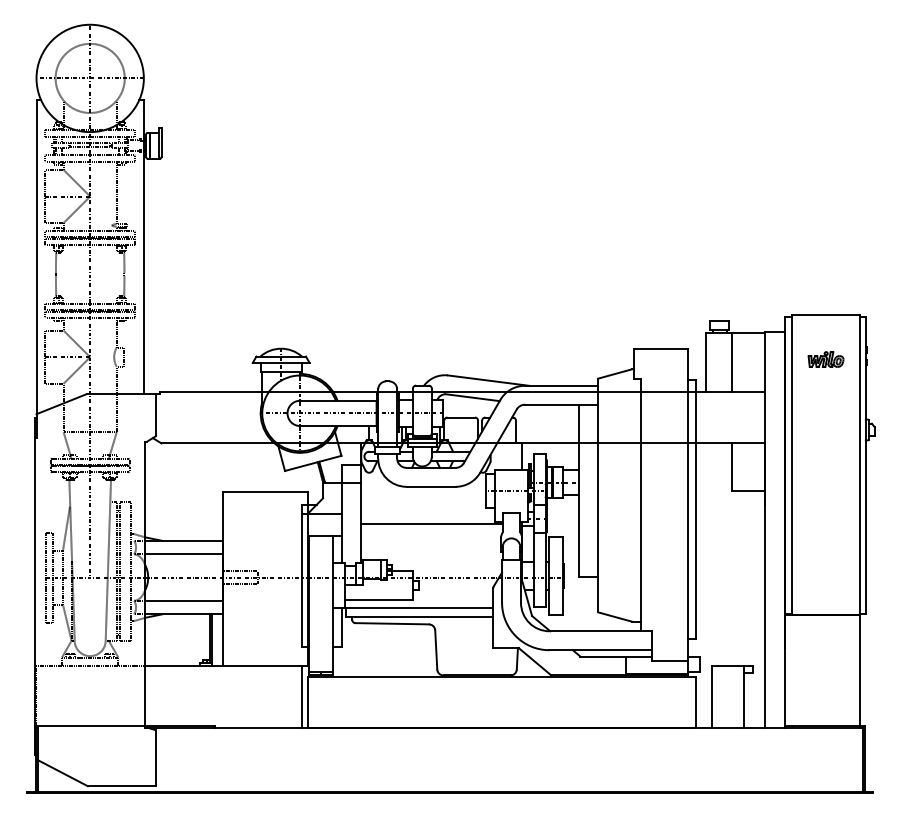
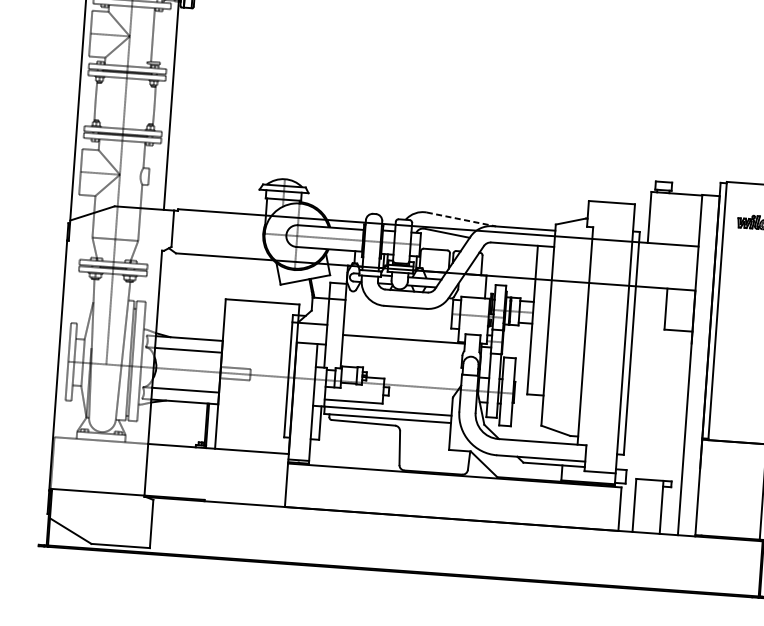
line: (732, 362) -> (672, 218), removed
line: (488, 380) -> (461, 219), solid -> dashed
line: (301, 696) -> (280, 479), removed

